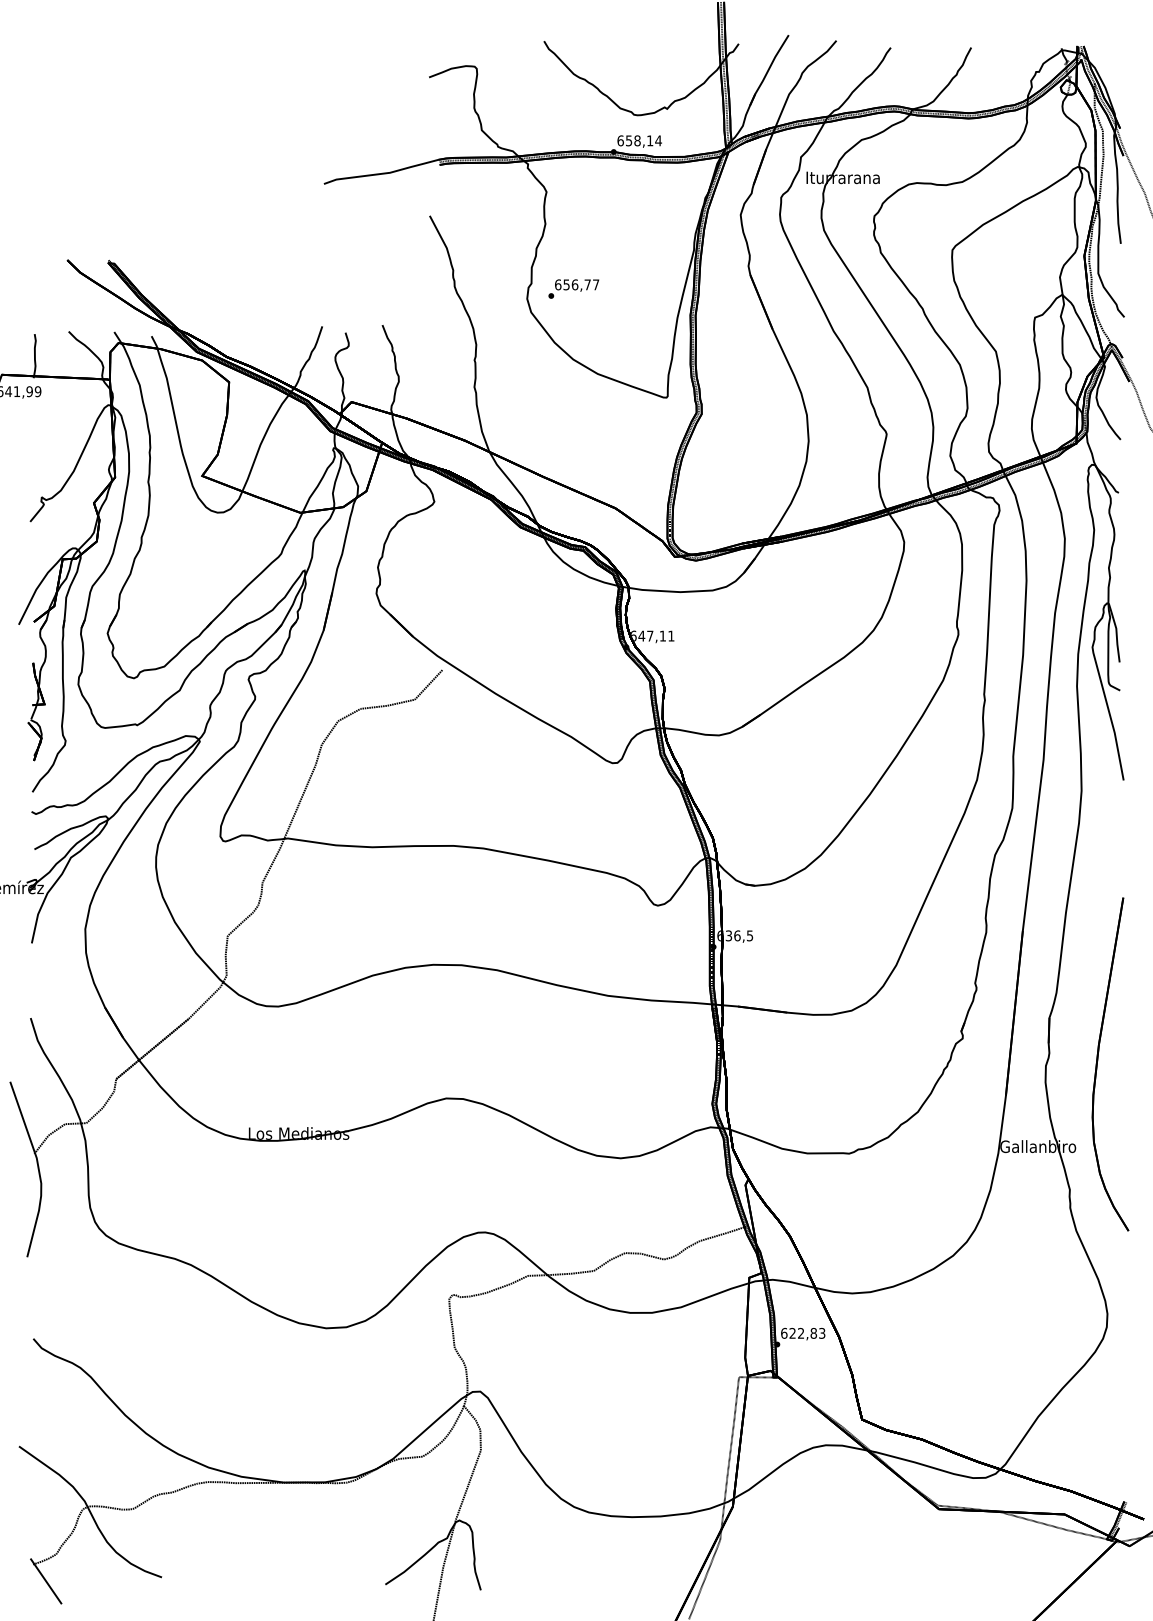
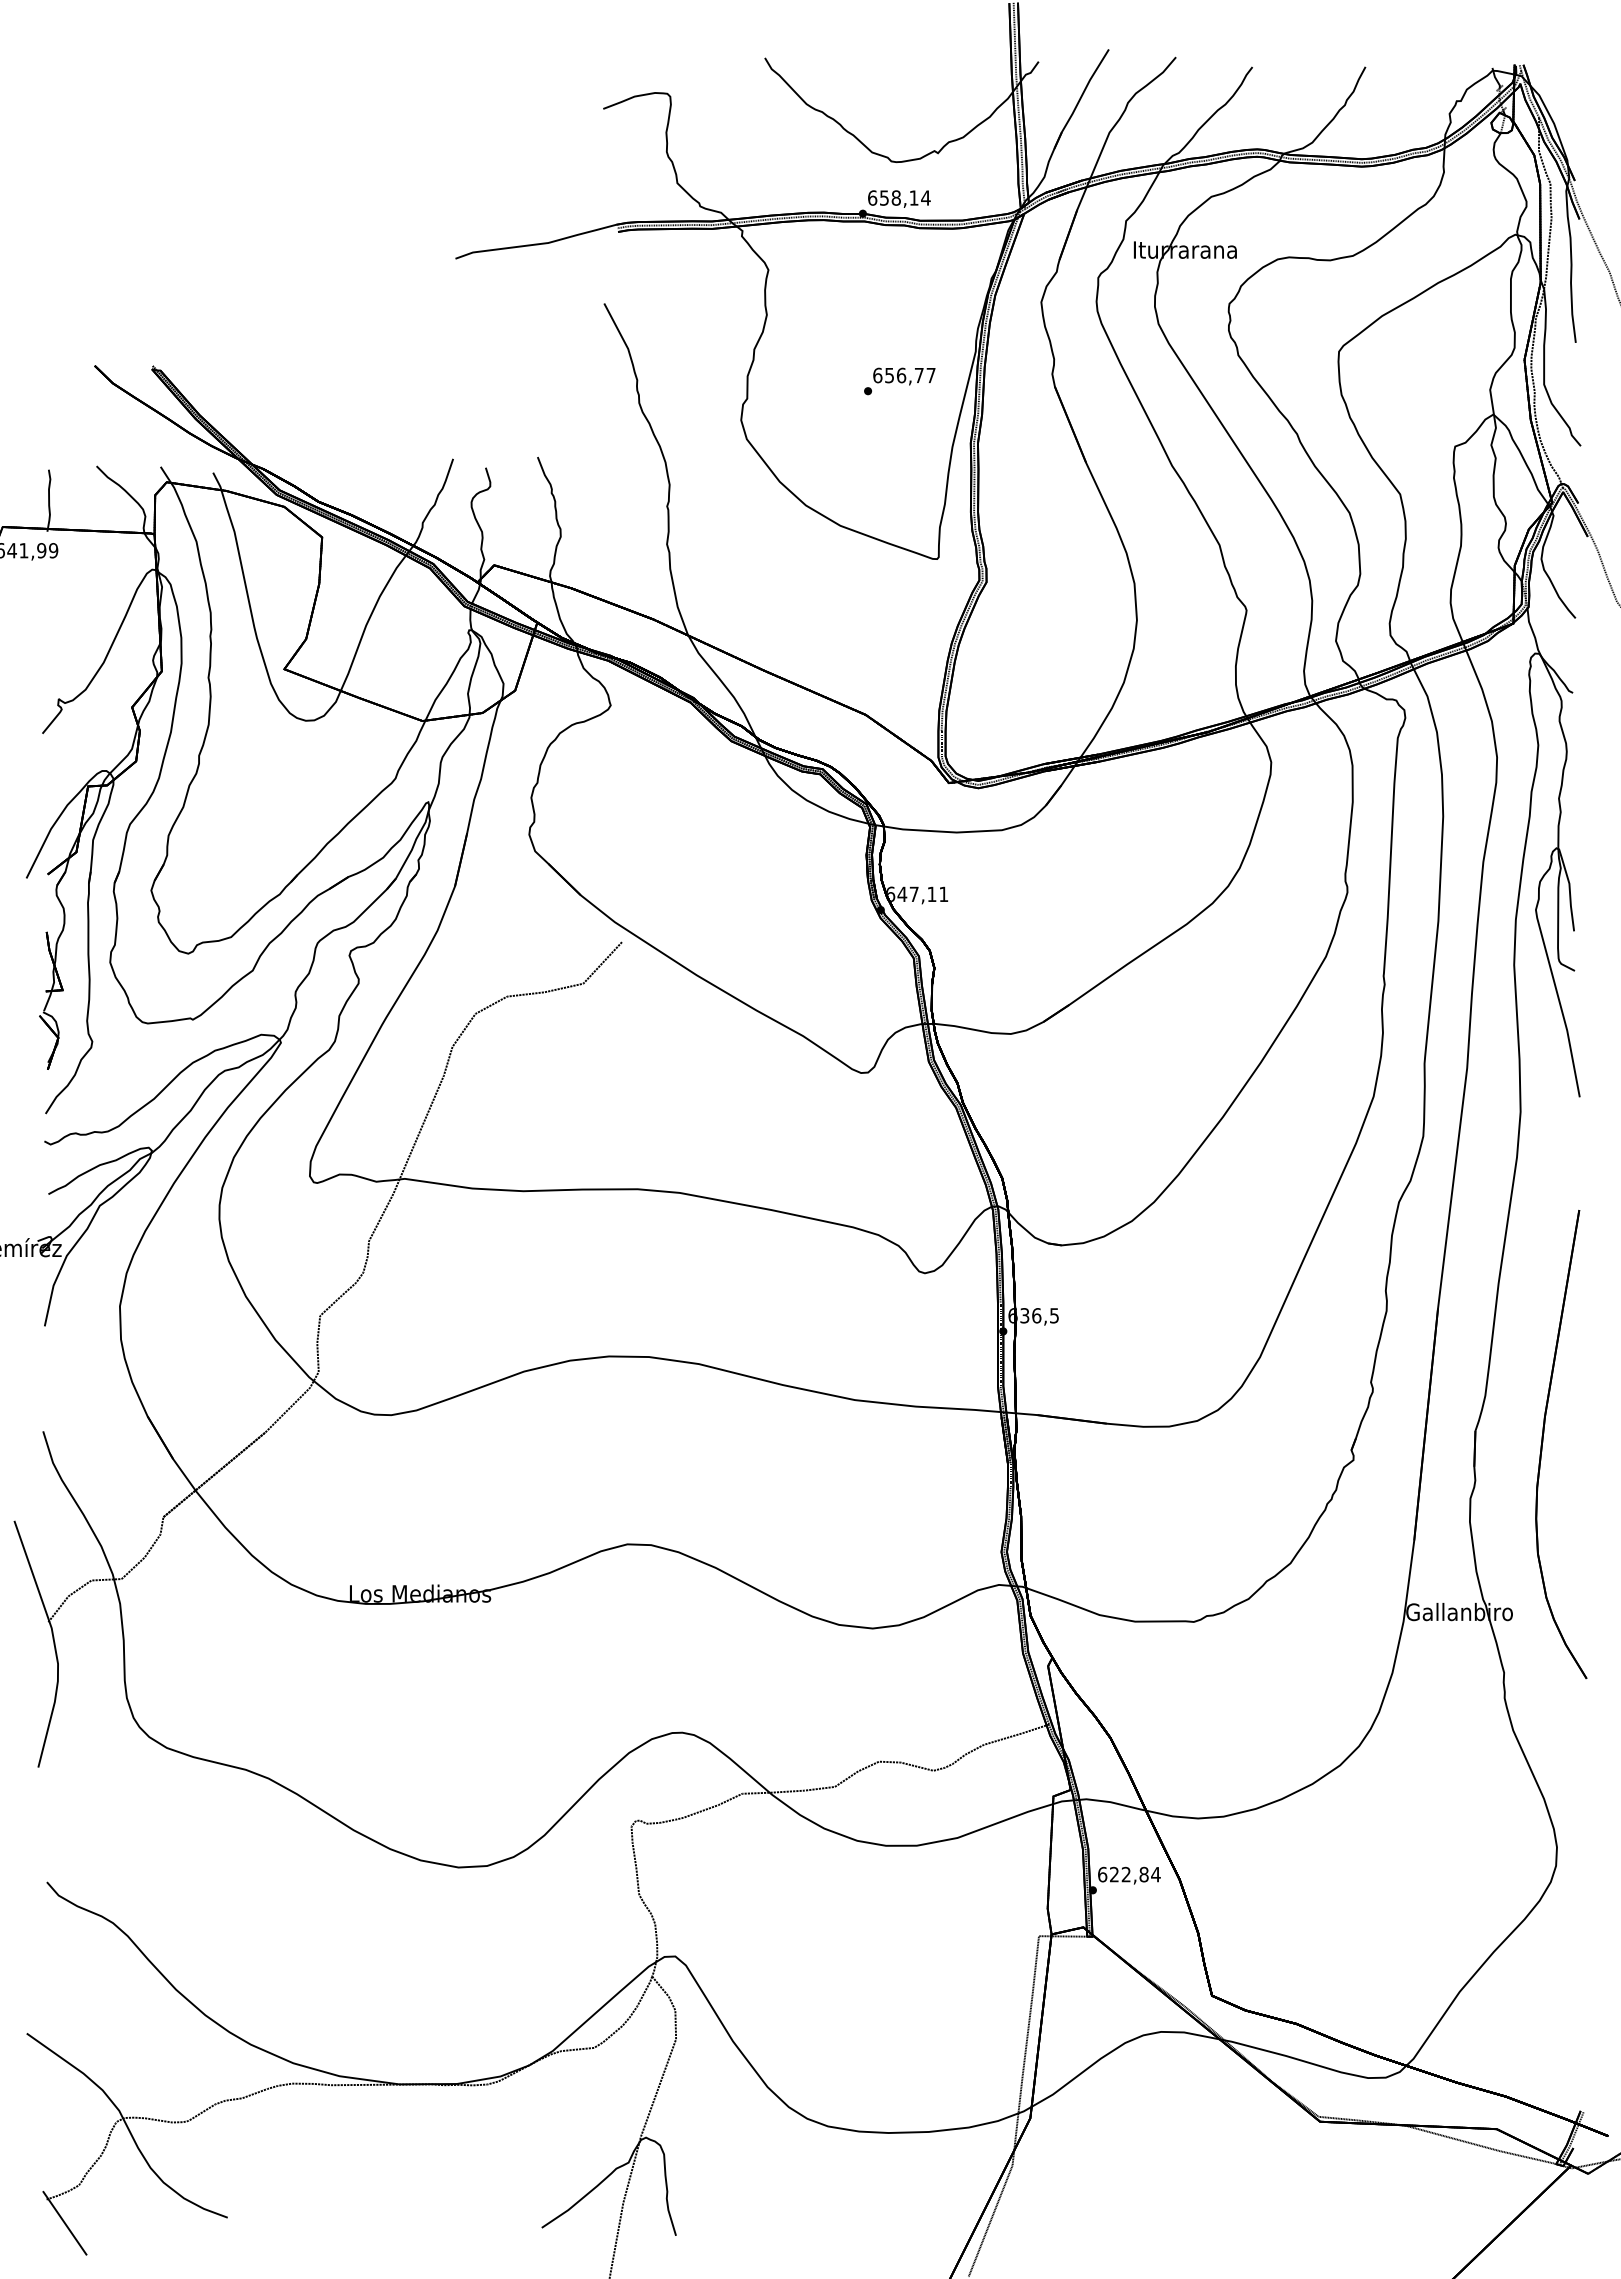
text: (573, 289) -> (899, 381), moved
part: (1097, 1063) -> (1543, 1442), moved
text: (821, 1333) -> (1155, 1874), 622,83 -> 622,84

